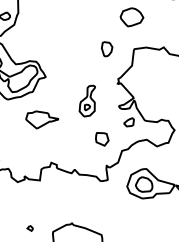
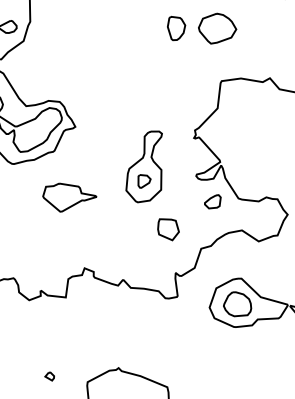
part: (107, 49) -> (177, 29), moved
part: (86, 100) -> (142, 165), size x1.4

